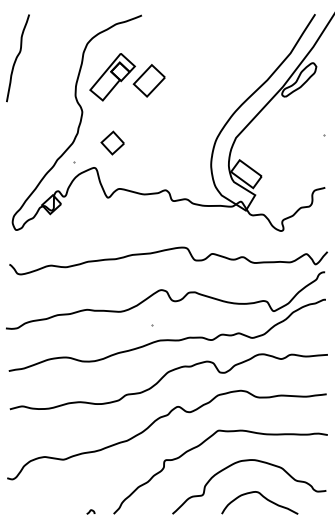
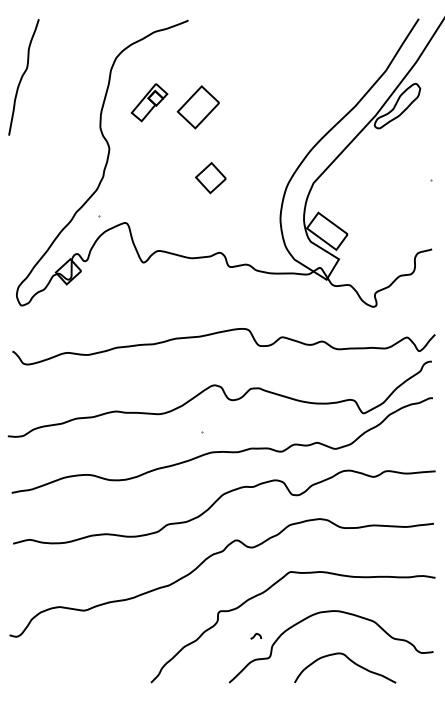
part: (112, 77) -> (149, 102), size x0.6
part: (112, 142) -> (210, 177), moved
curve: (90, 511) -> (255, 635), moved

